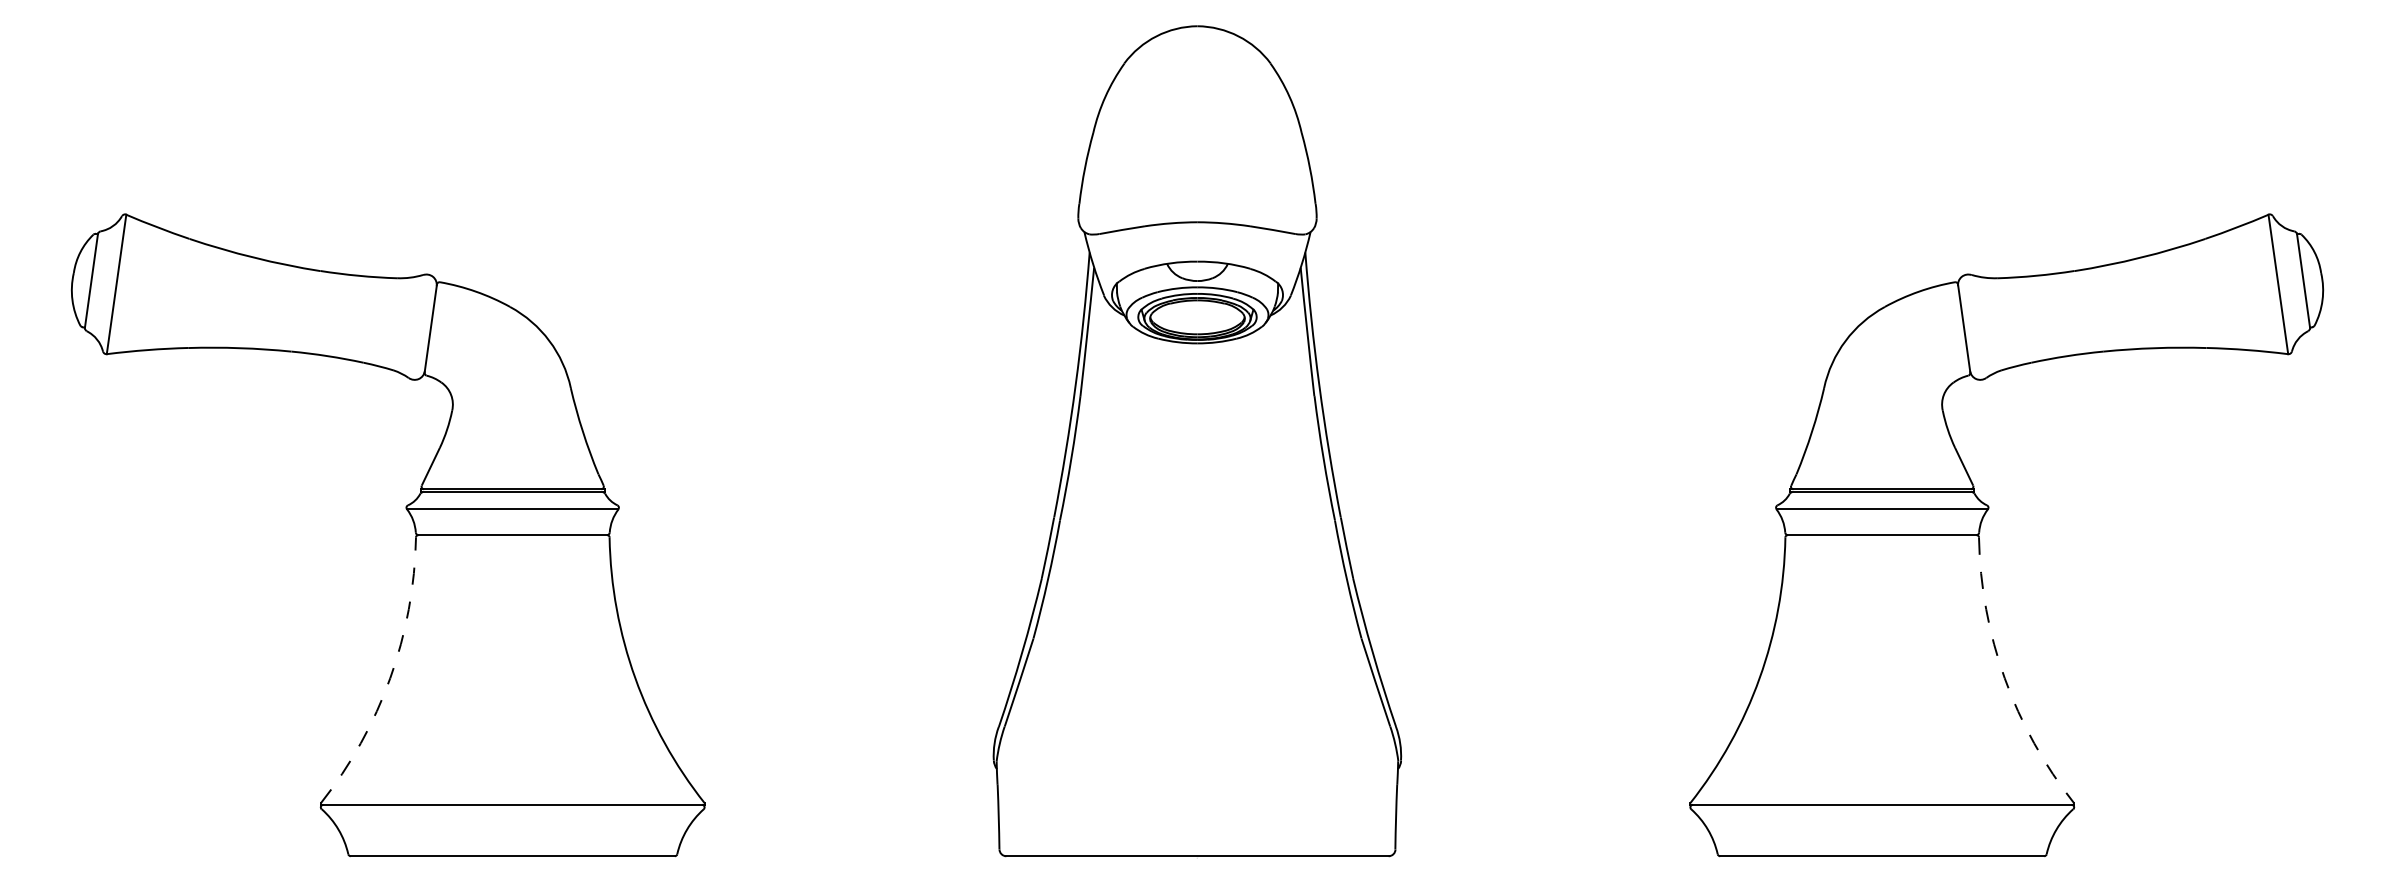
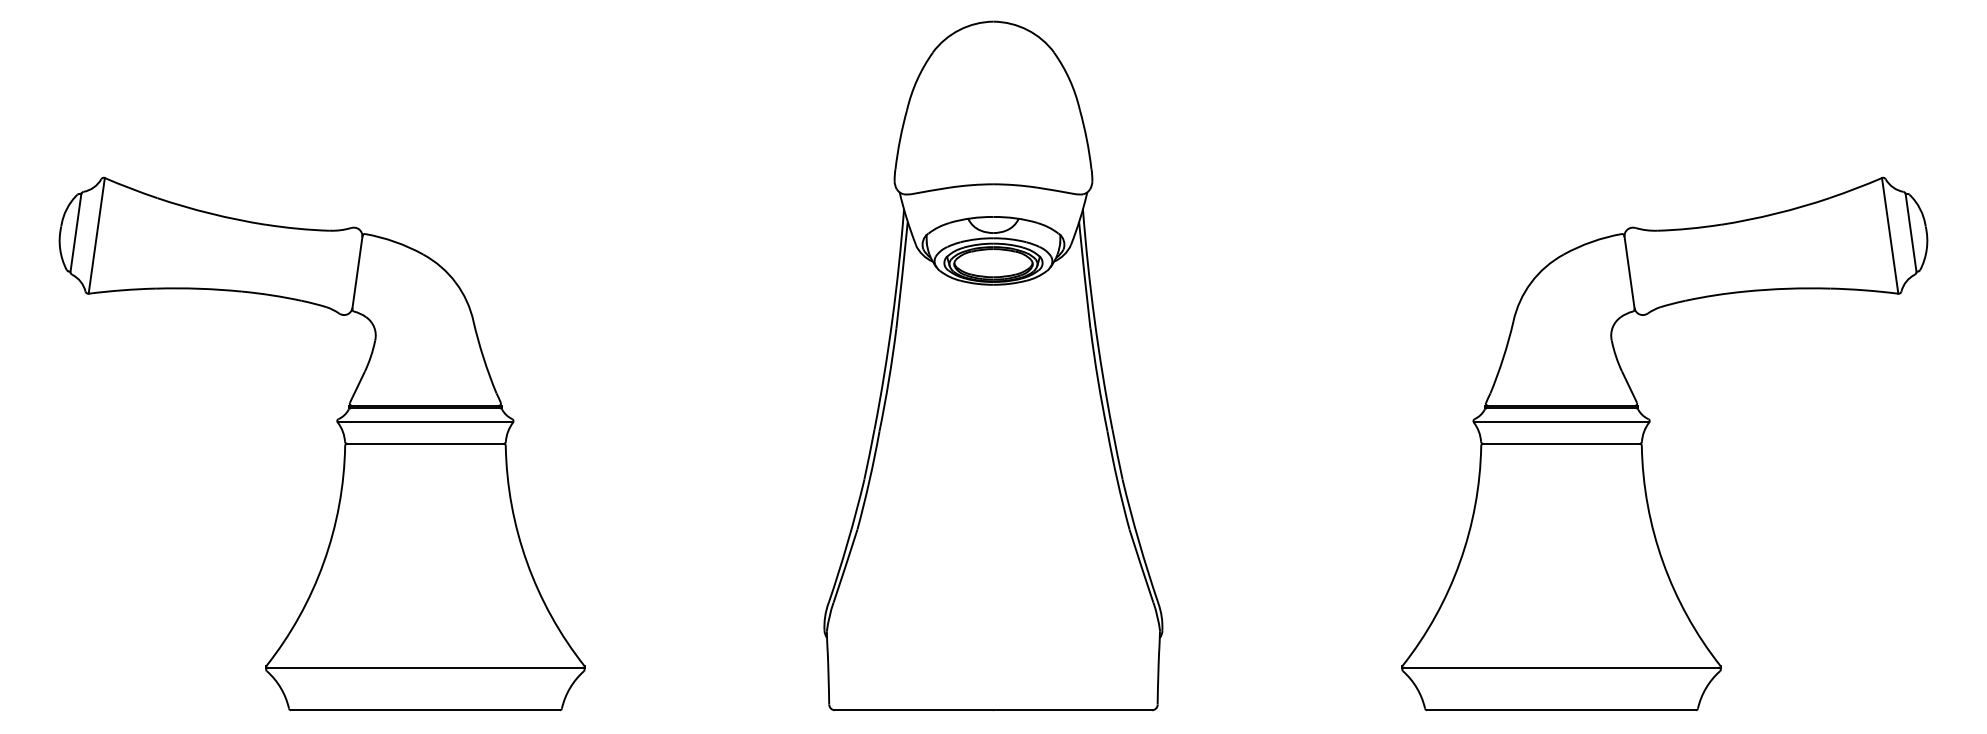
arc: (390, 678) -> (324, 562), dashed -> solid
arc: (2004, 678) -> (1662, 562), dashed -> solid

